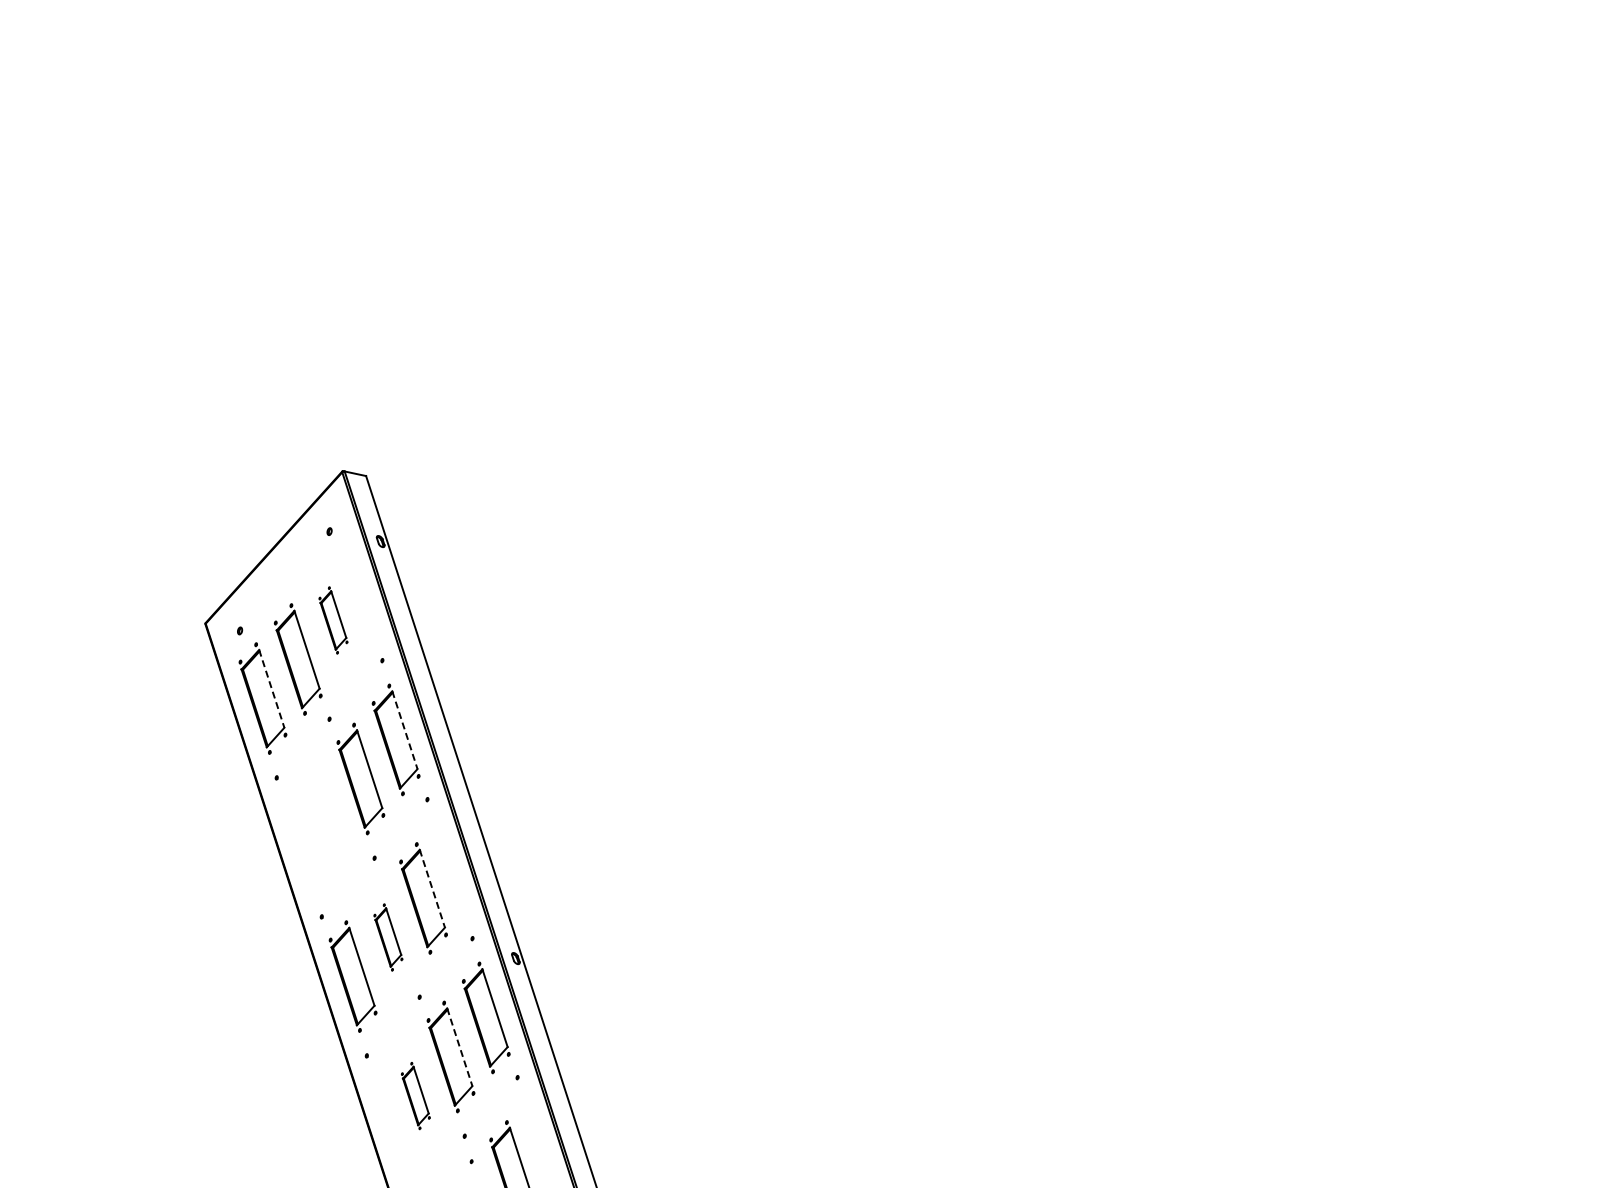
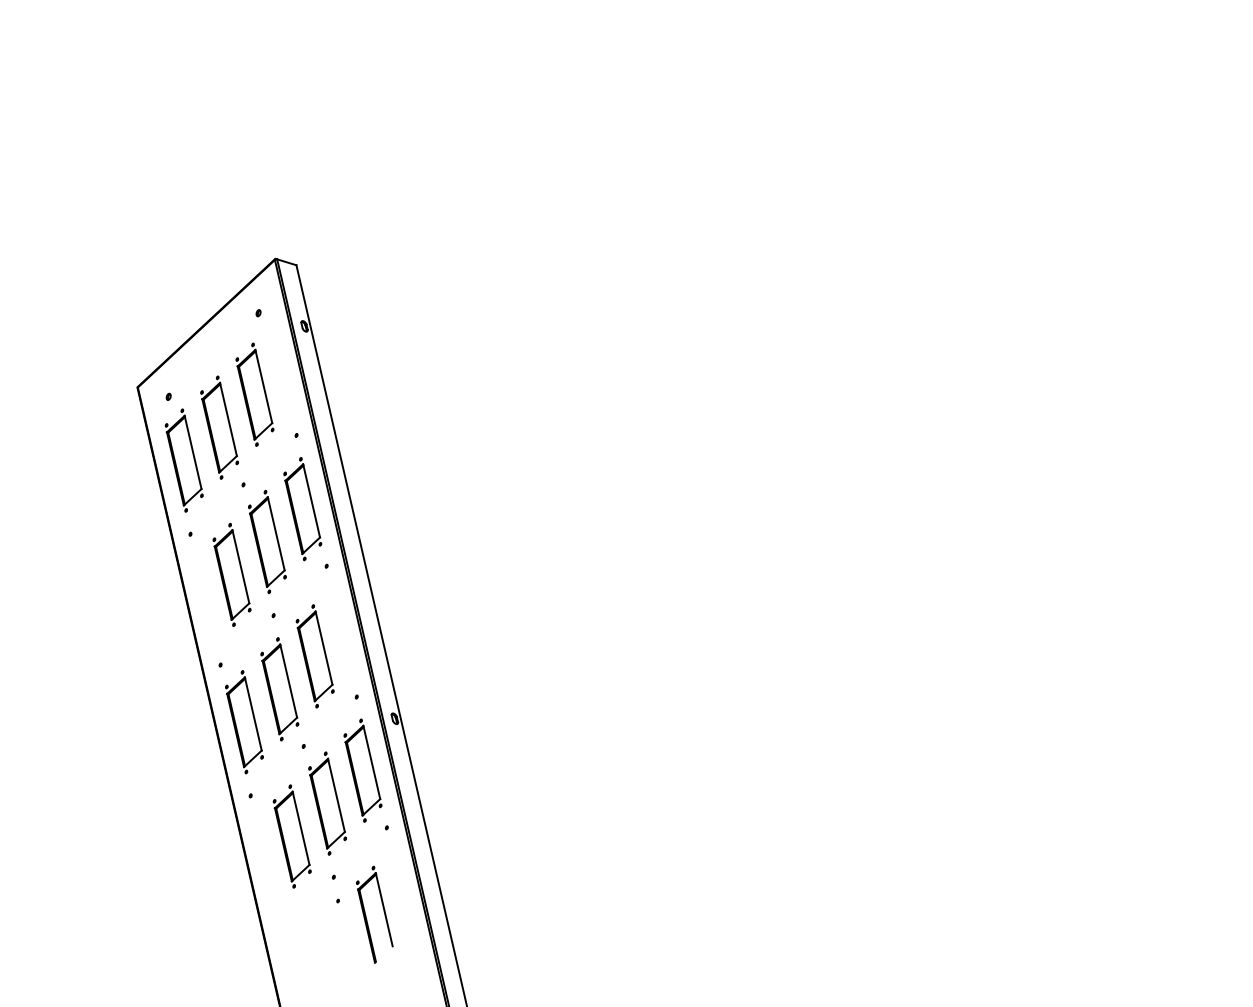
part: (333, 620) -> (255, 394), size x1.67
line: (271, 688) -> (192, 452), dashed -> solid
line: (404, 730) -> (311, 501), dashed -> solid
part: (325, 817) -> (231, 574), added
line: (432, 888) -> (324, 647), dashed -> solid
part: (388, 937) -> (279, 689), size x1.67
line: (459, 1047) -> (336, 795), dashed -> solid
part: (415, 1095) -> (292, 836), size x1.67

